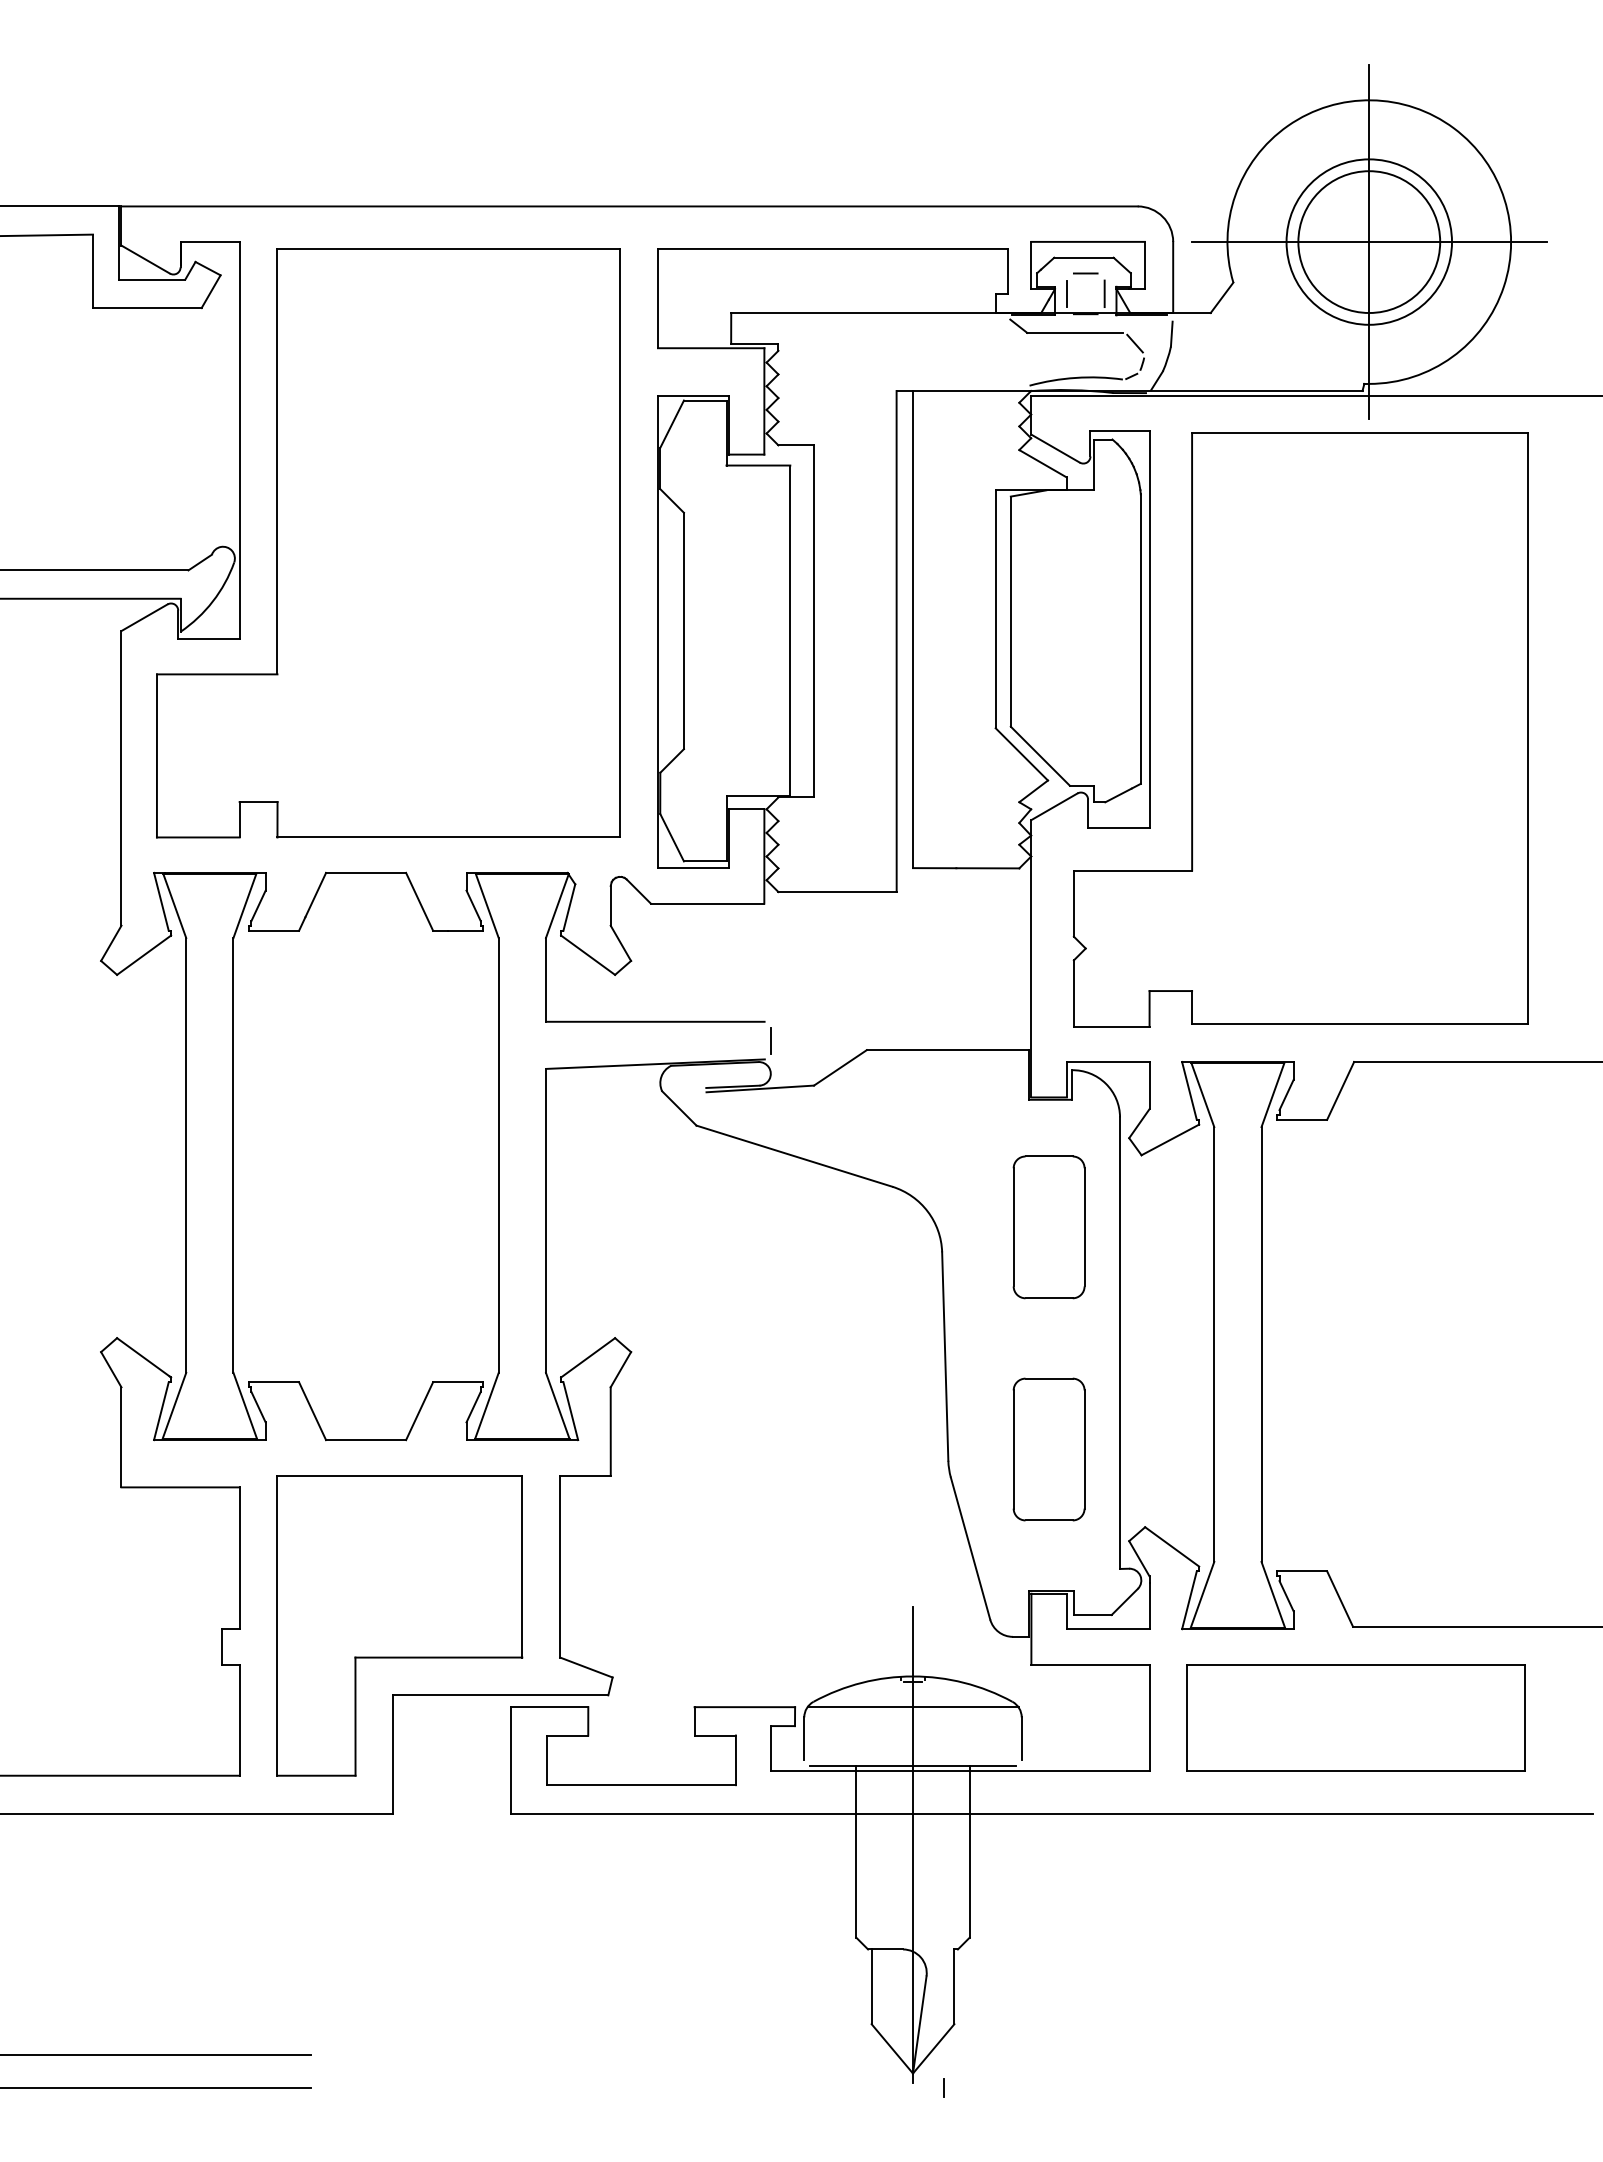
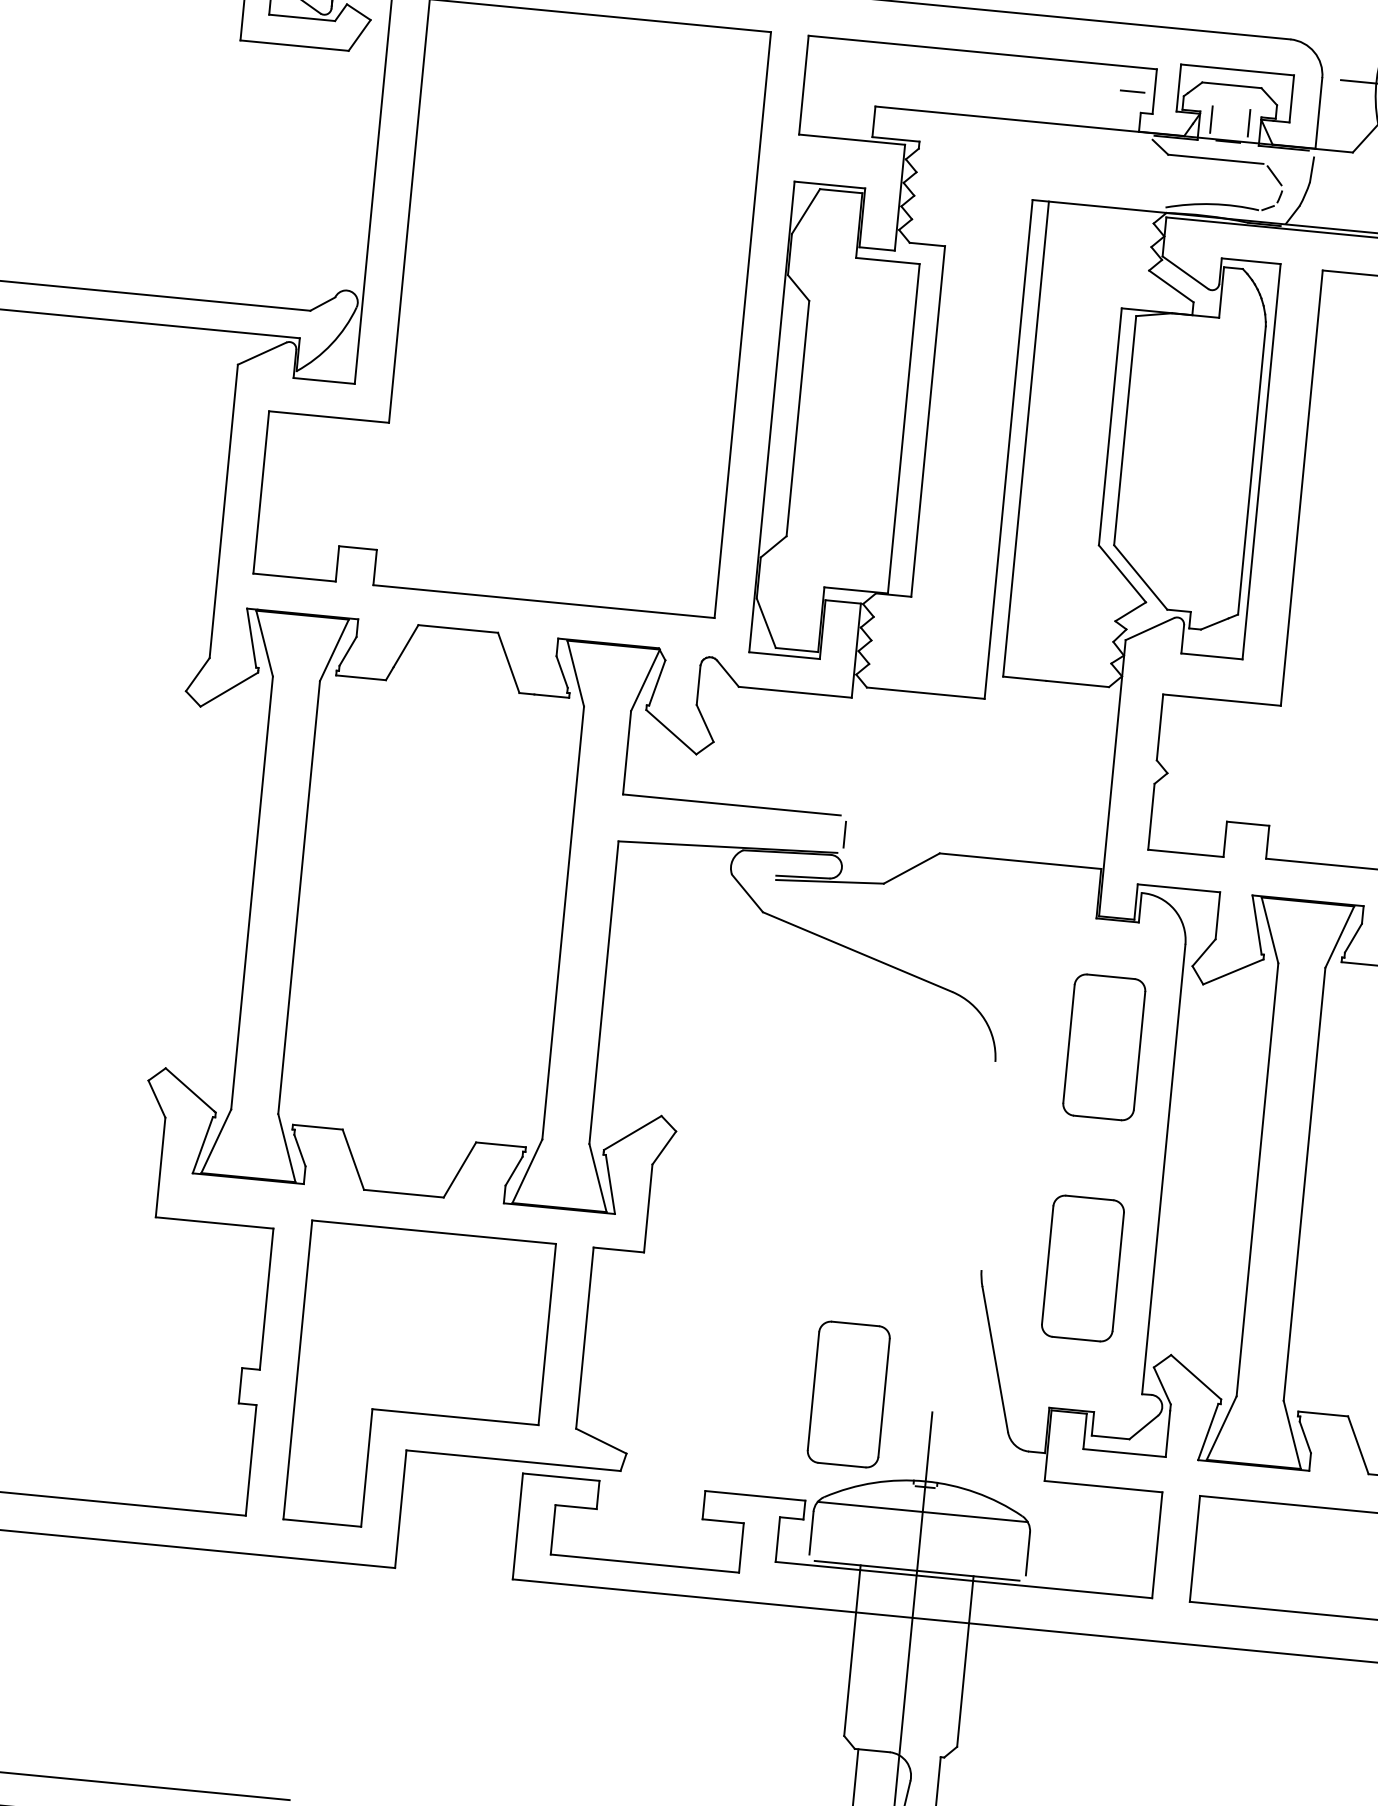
line: (1085, 273) -> (1132, 91), moved
line: (945, 1356) -> (988, 1165), removed
part: (827, 1597) -> (848, 1394), added

